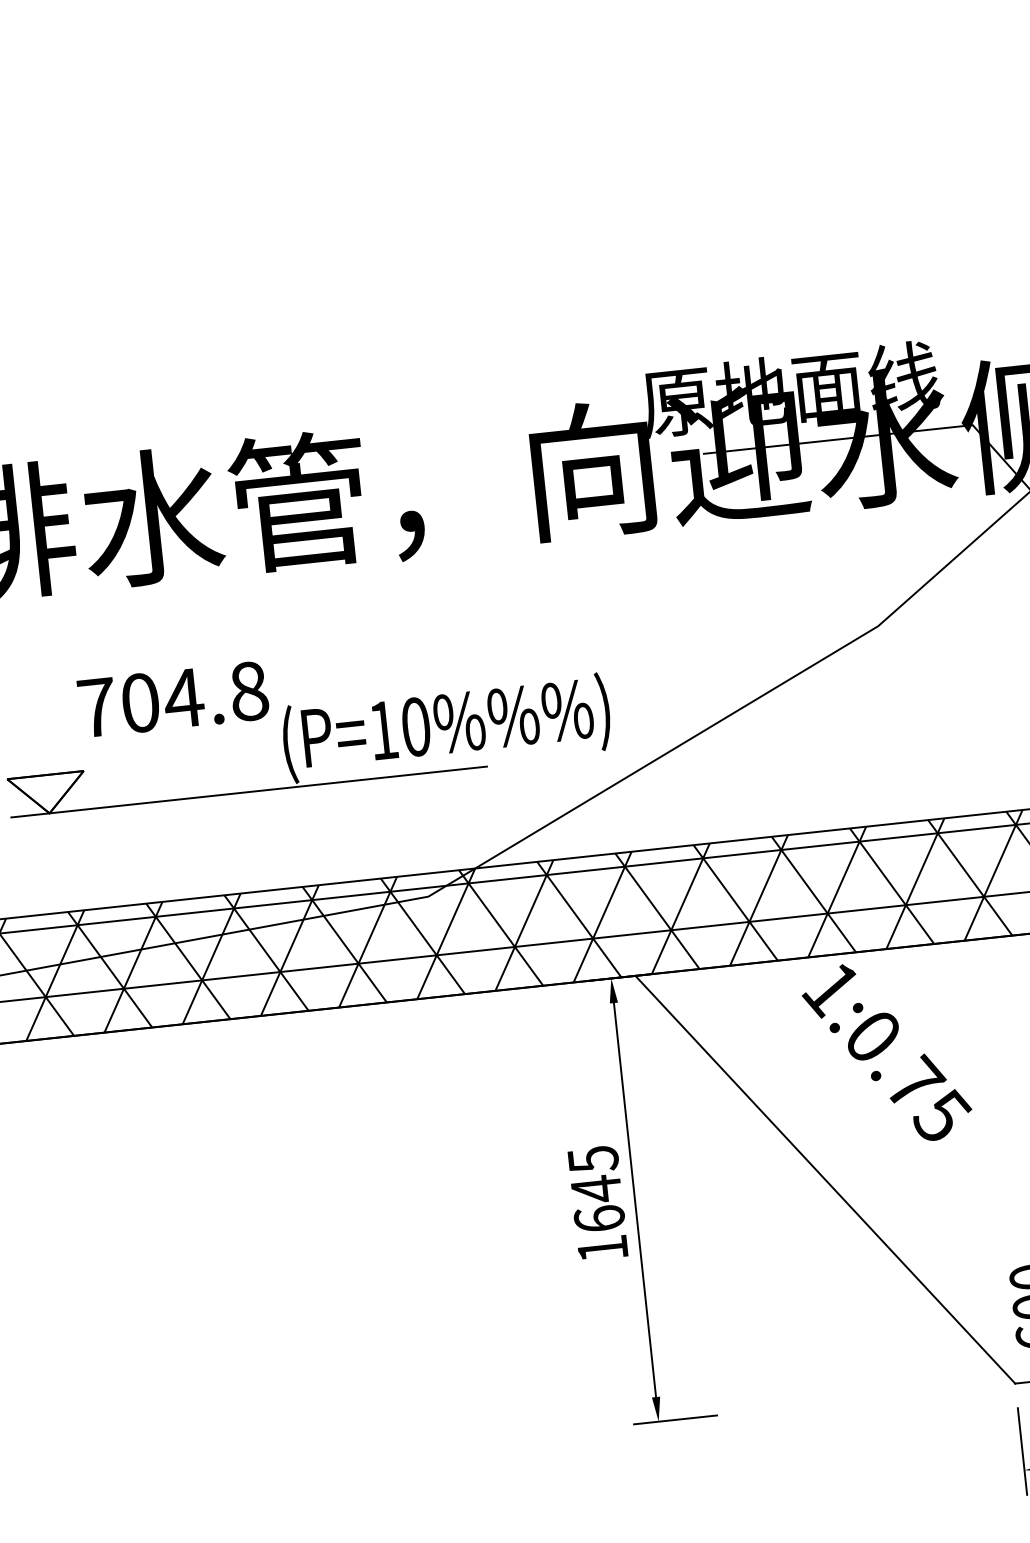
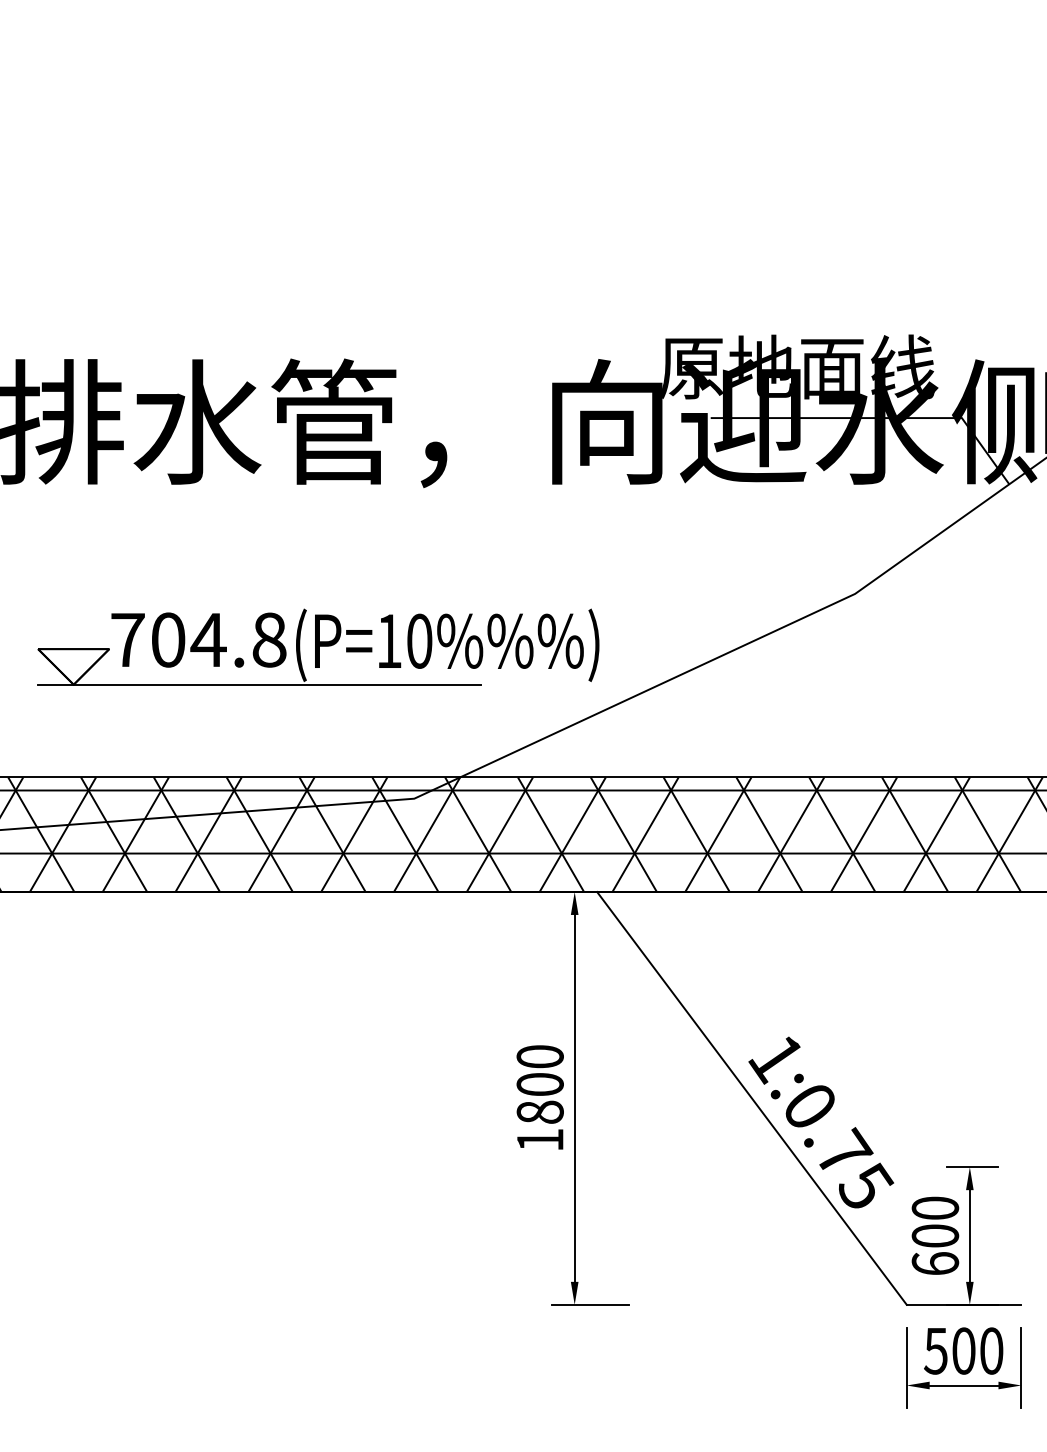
text: (172, 698) -> (198, 639), moved
text: (887, 1052) -> (821, 1122), moved
text: (595, 1189) -> (539, 1084), 1645 -> 1800

